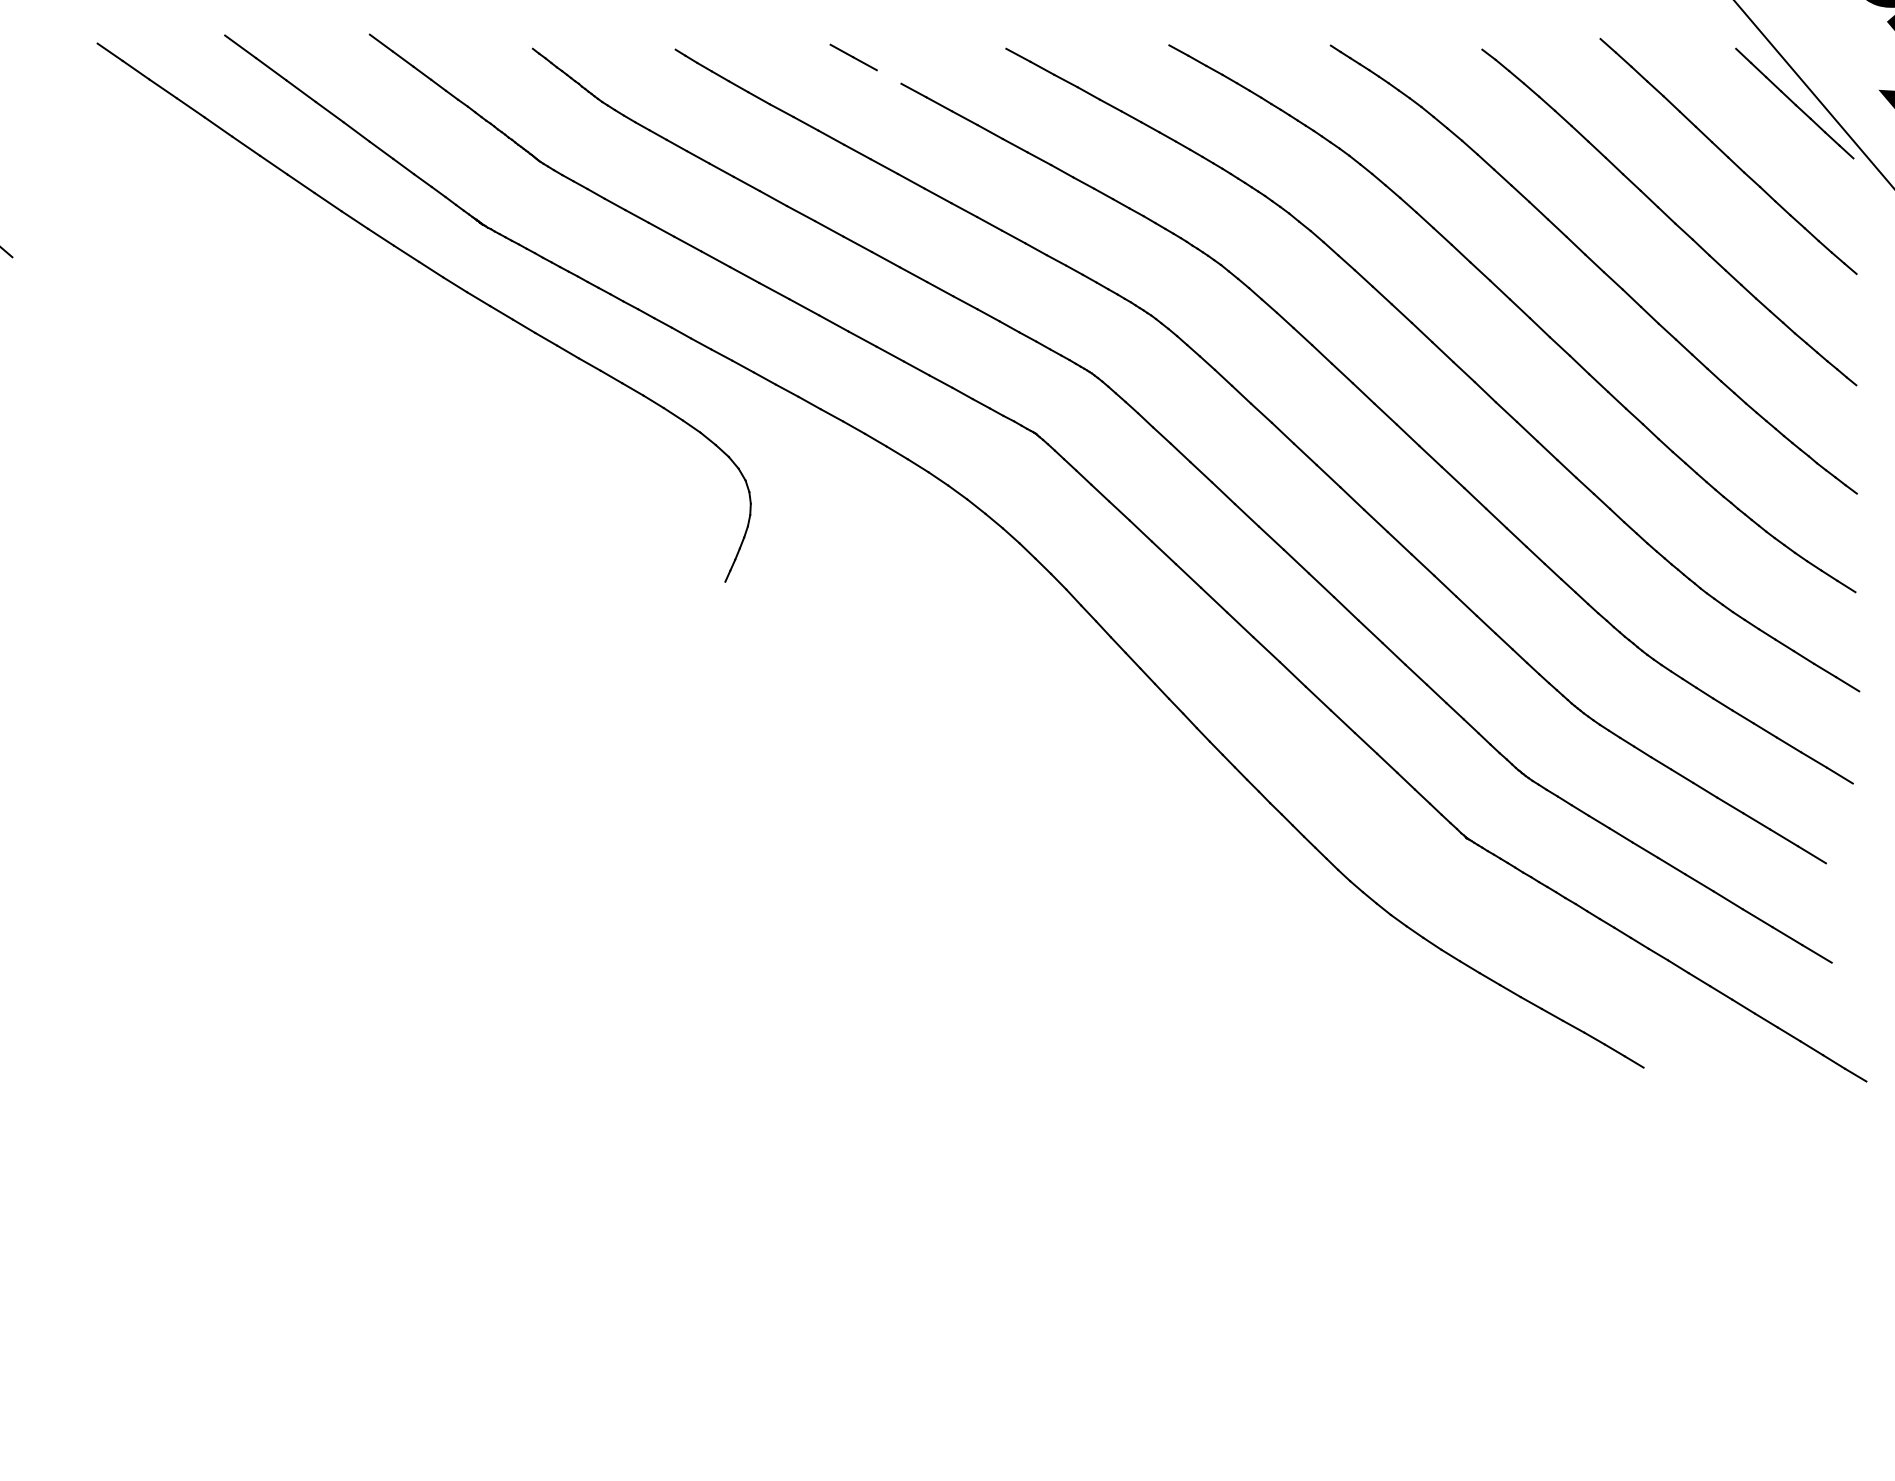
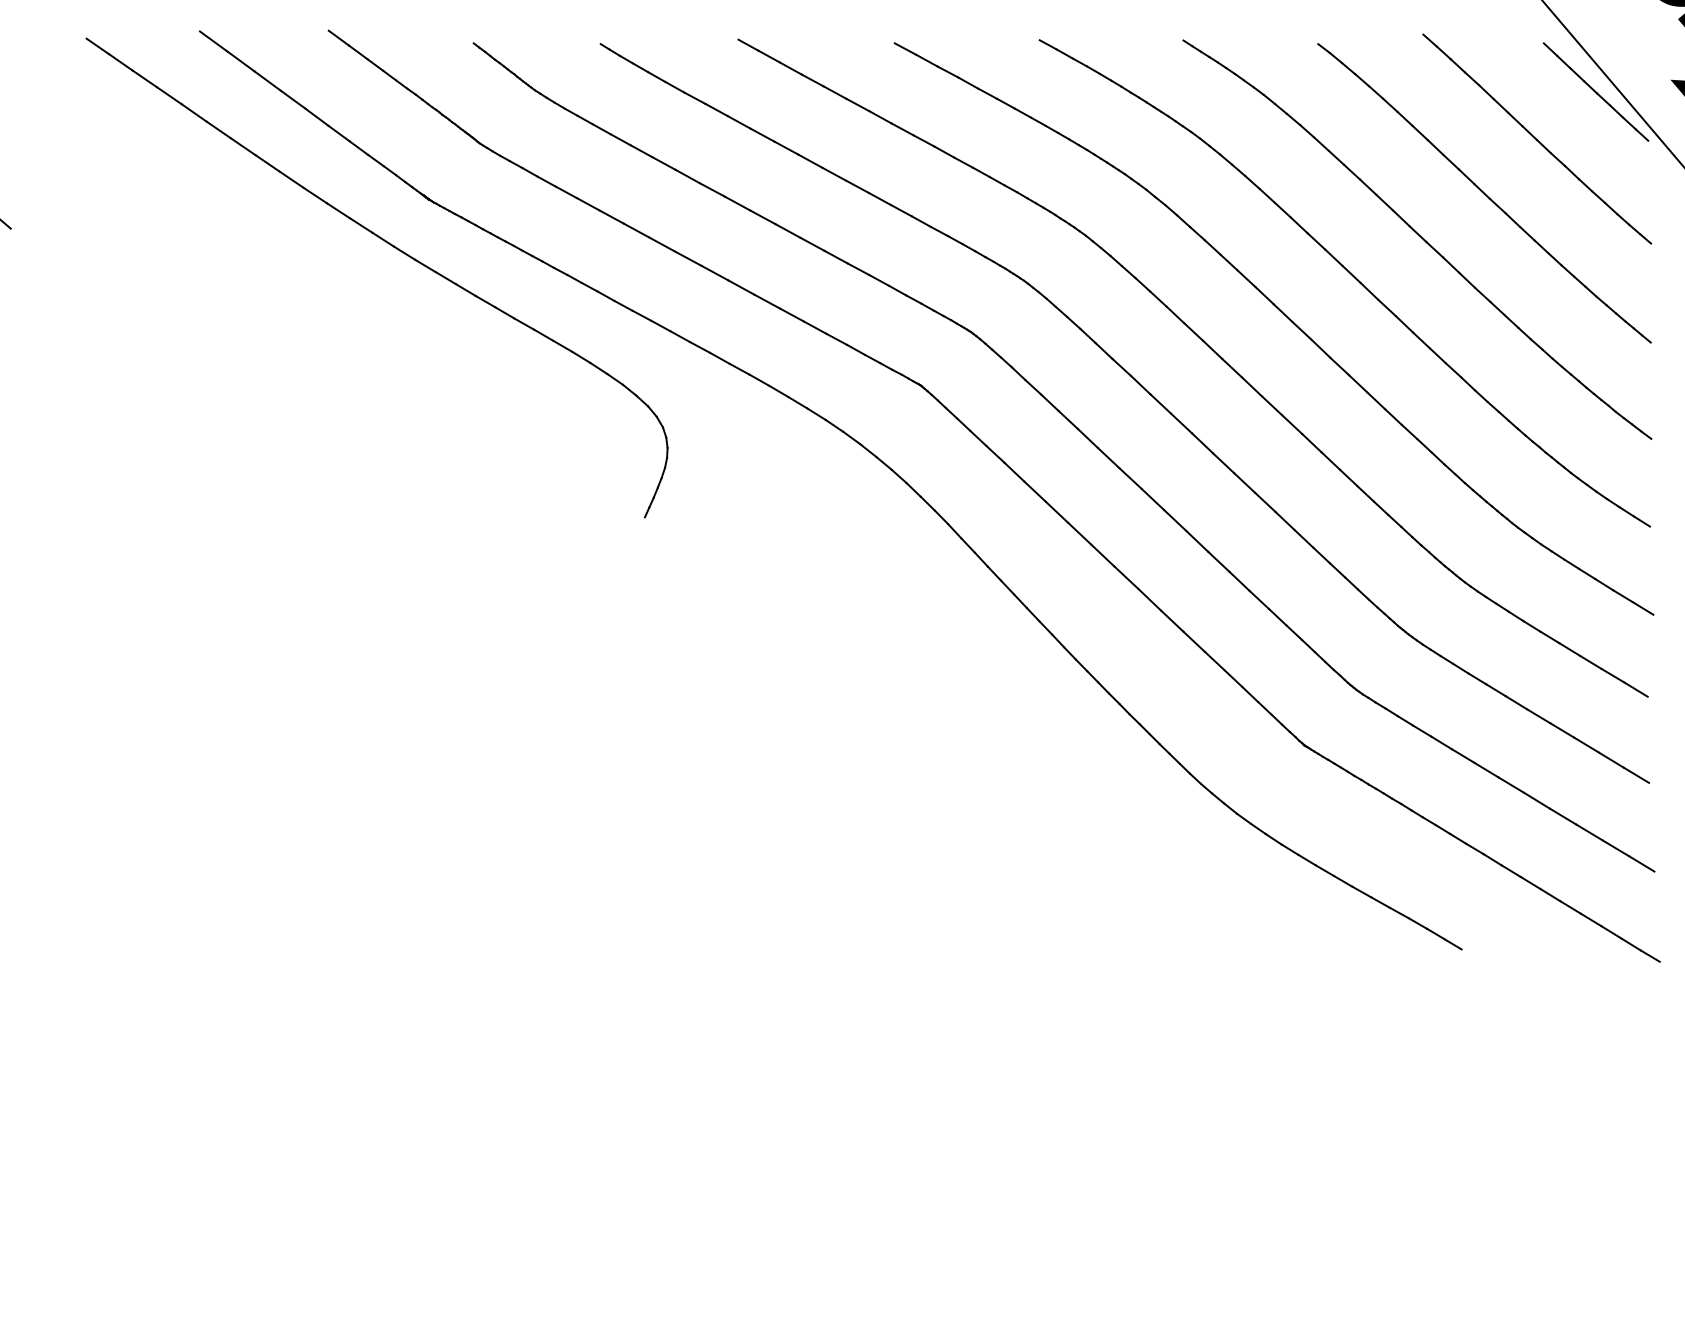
line: (888, 76) -> (790, 67), added
line: (1839, 871) -> (1635, 775), added
line: (1845, 971) -> (1641, 863), added

